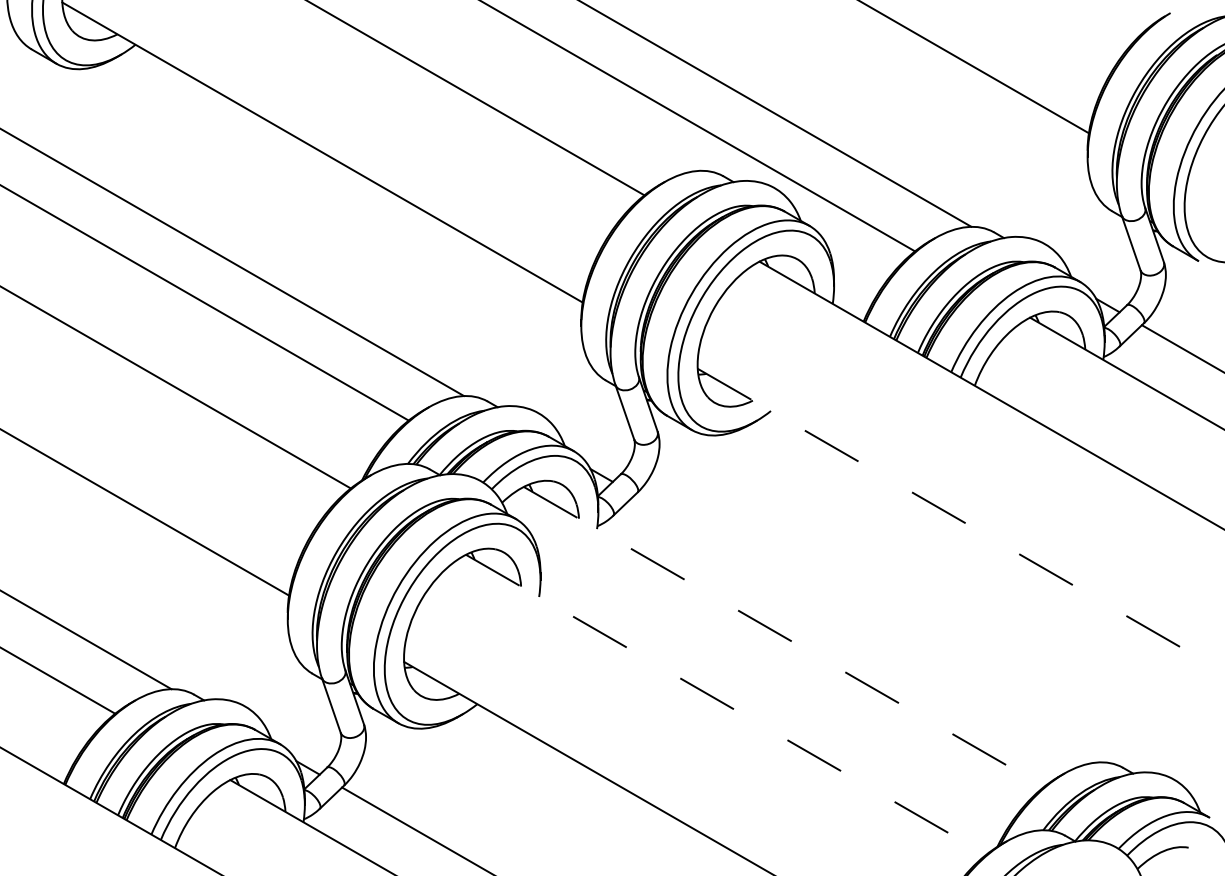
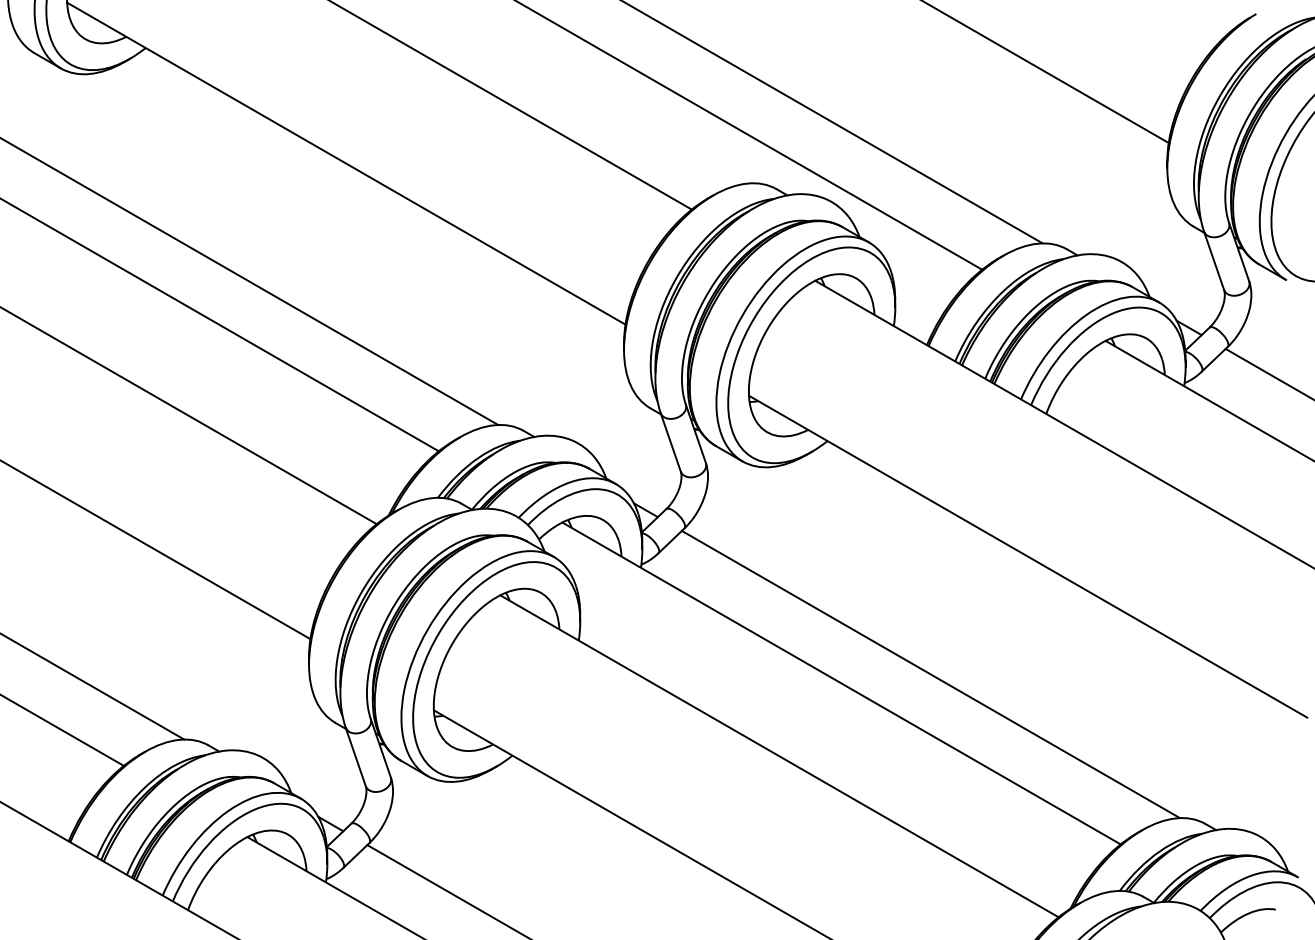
line: (958, 519) -> (1028, 557), dashed -> solid
line: (867, 628) -> (931, 674), added
line: (784, 637) -> (842, 684), dashed -> solid
line: (726, 705) -> (779, 757), dashed -> solid

